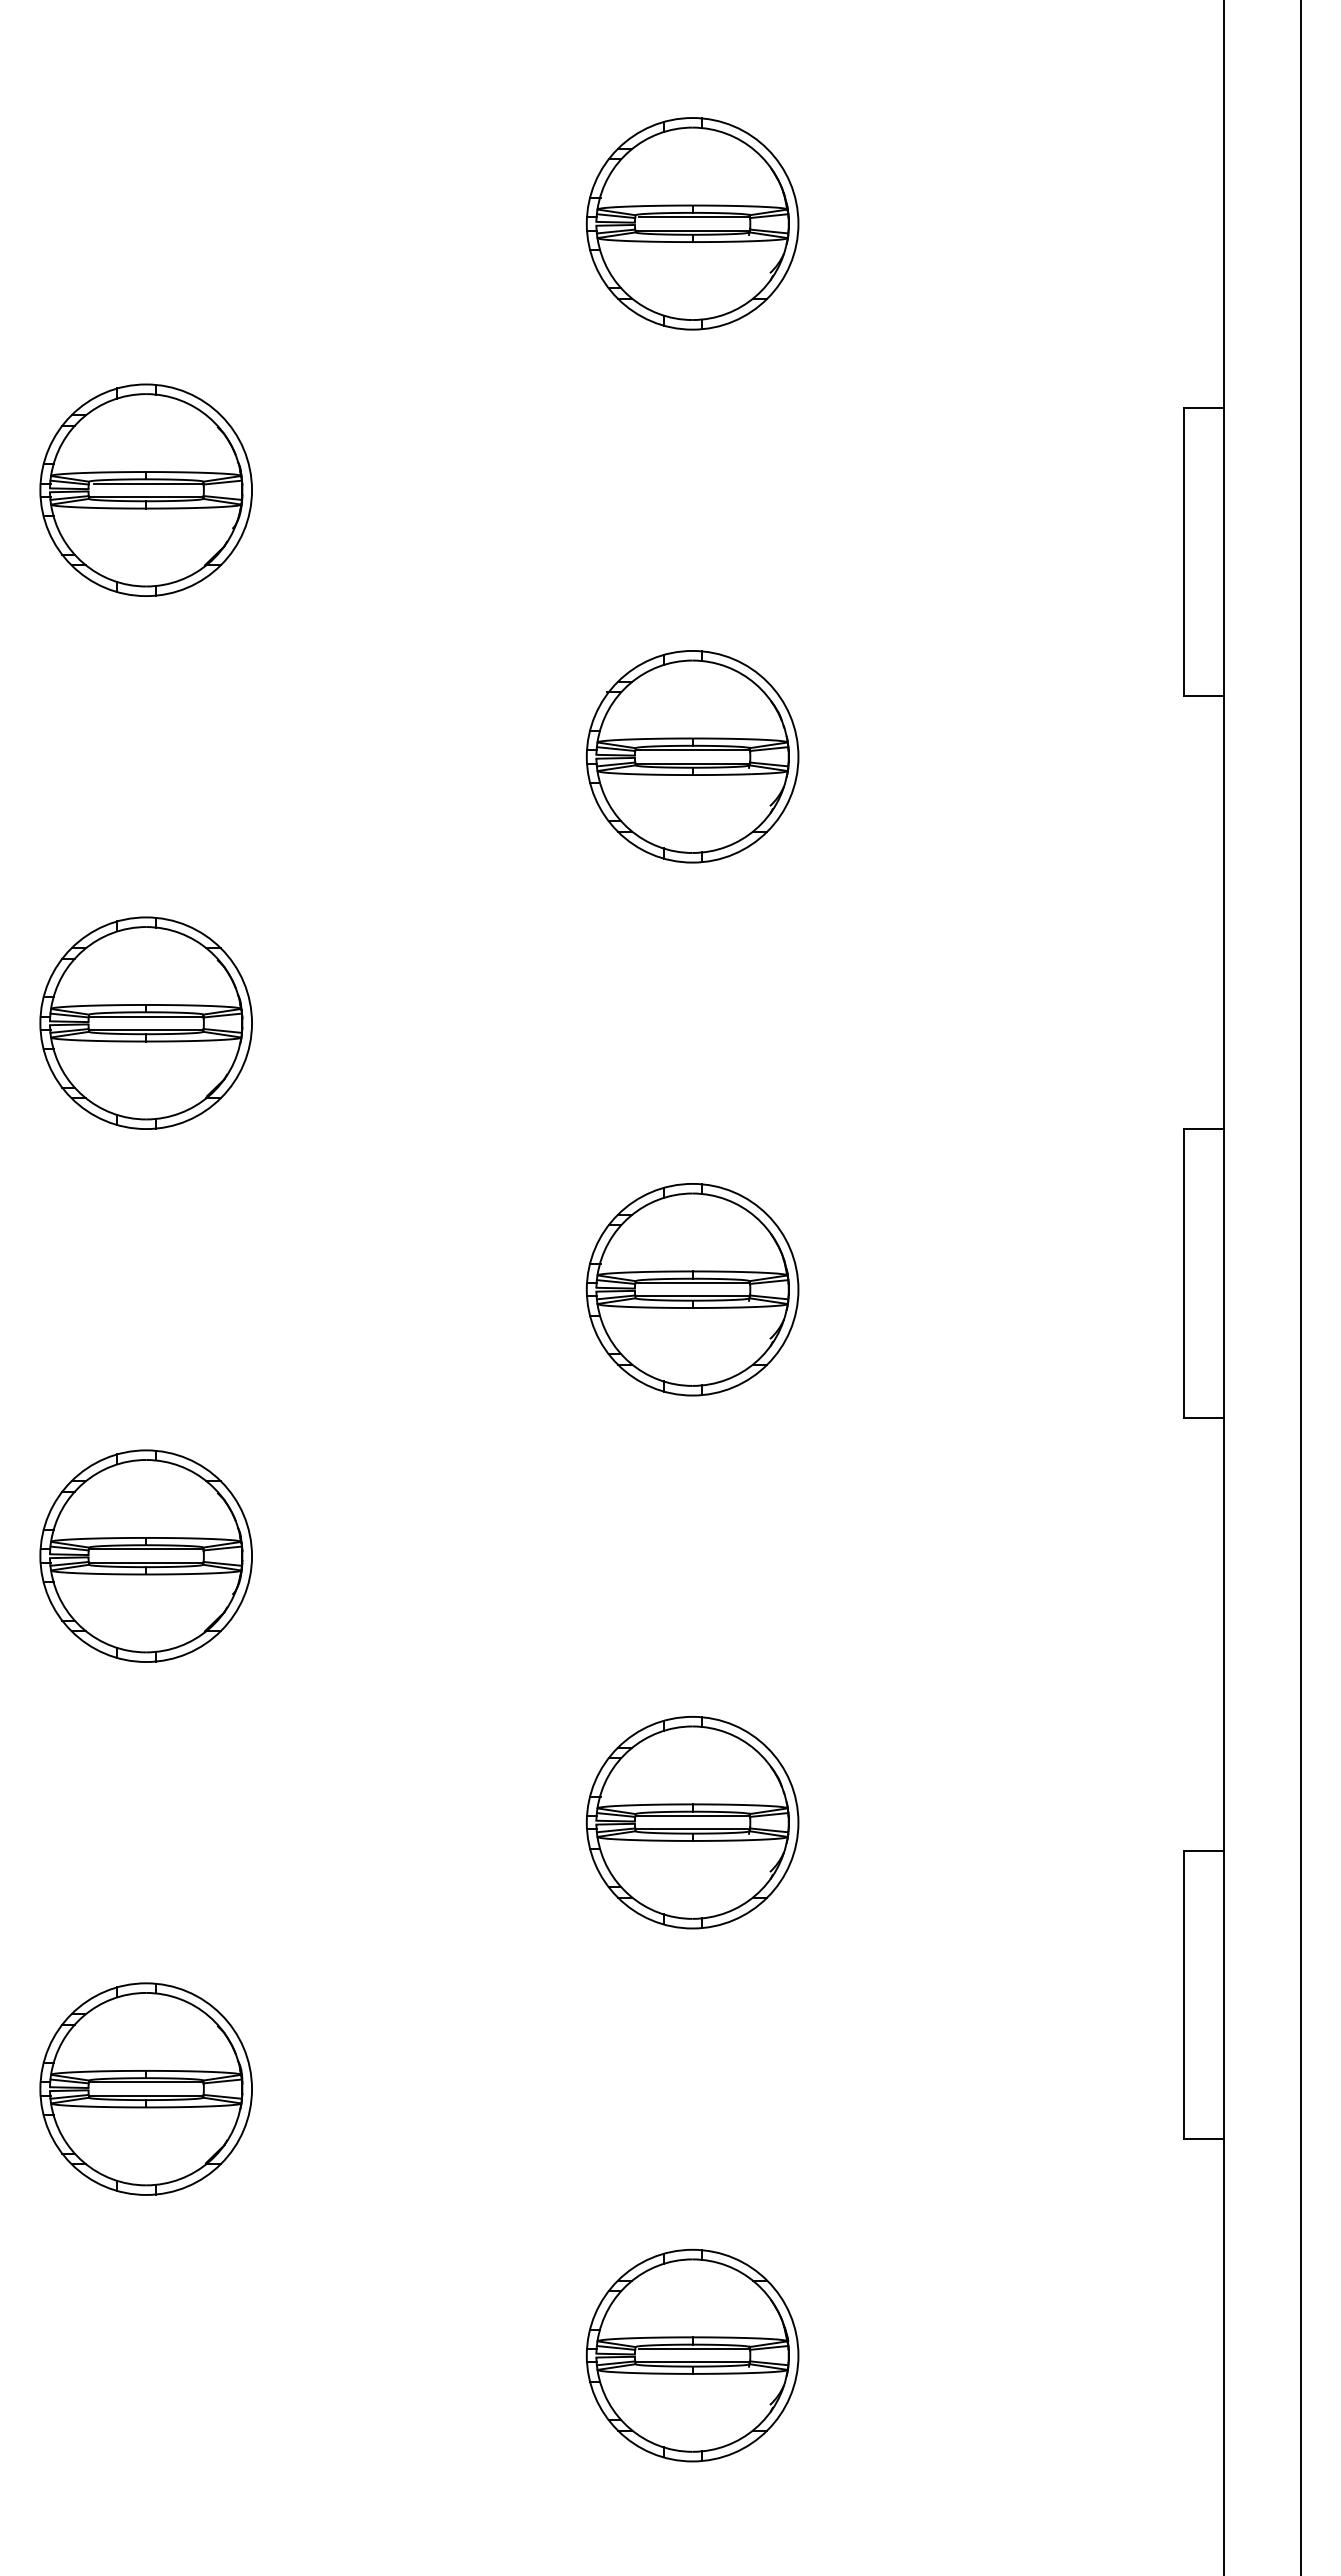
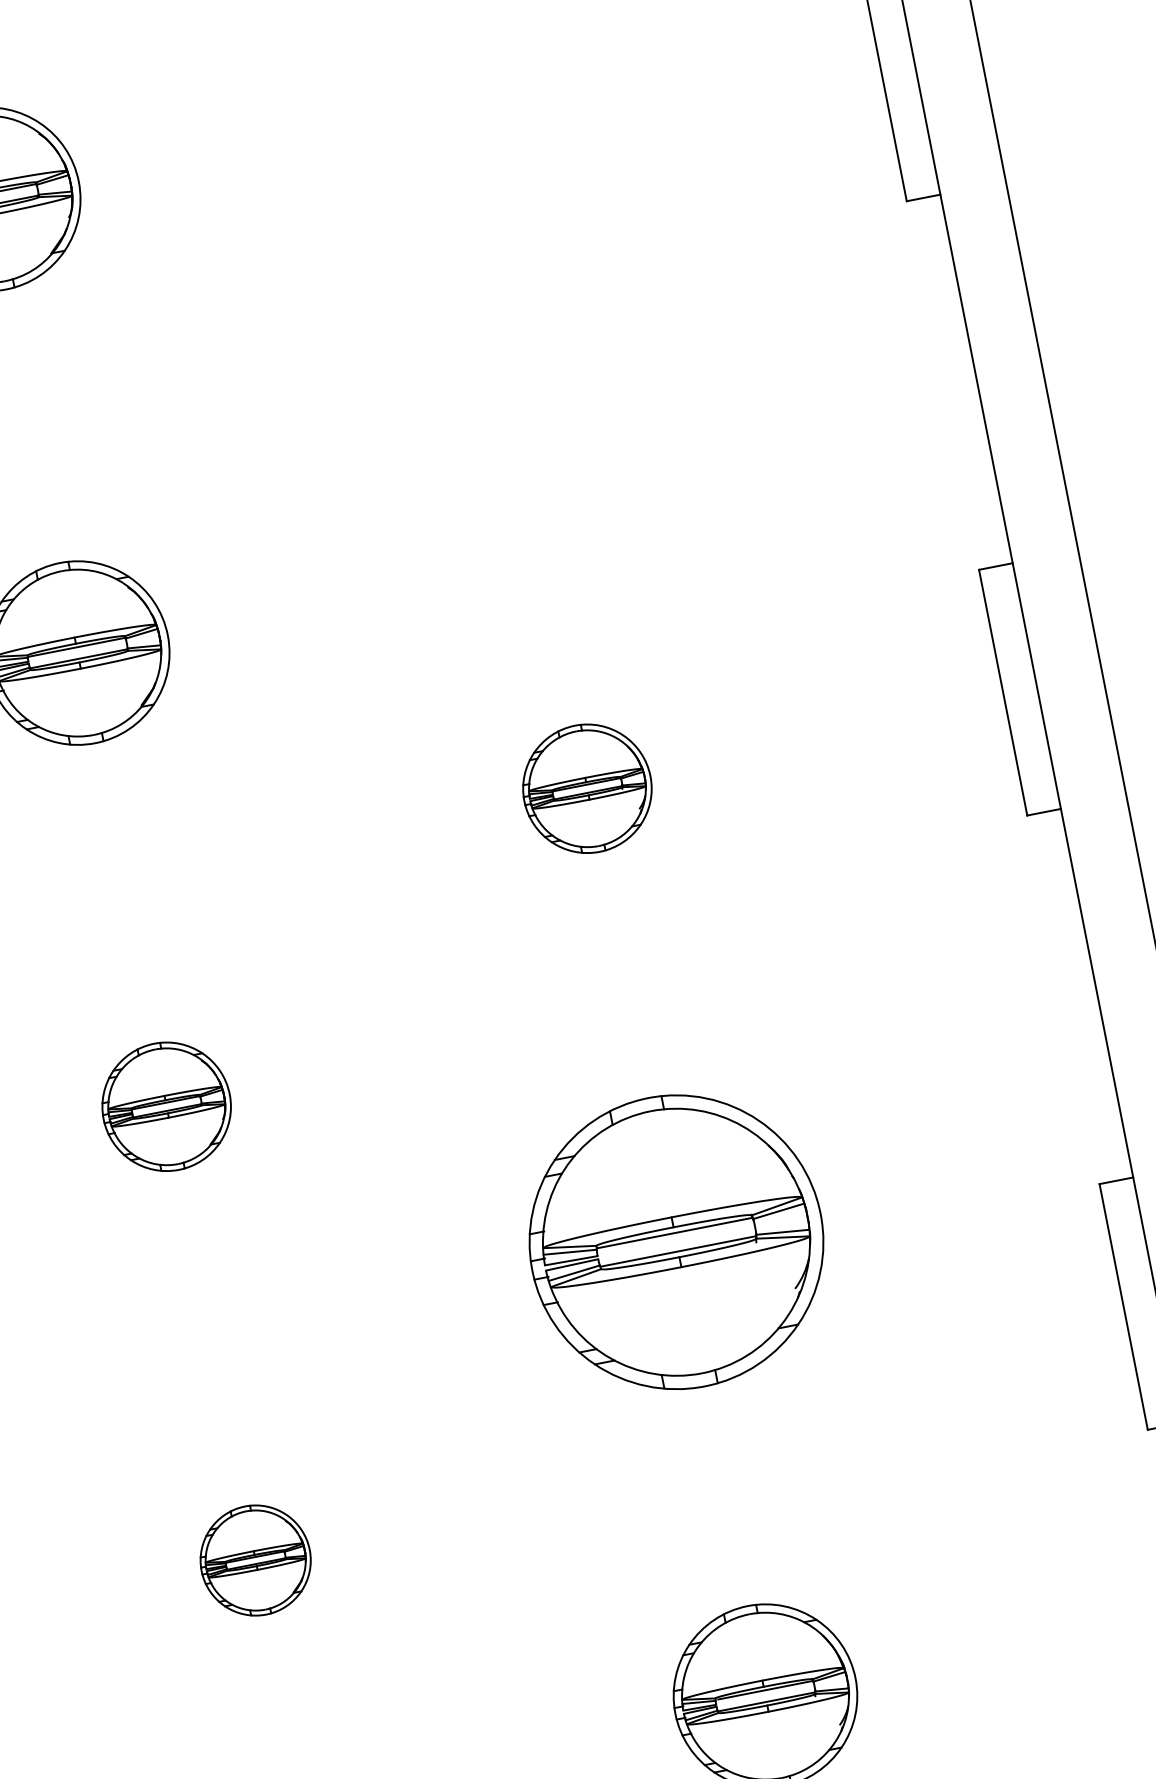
part: (692, 756) -> (498, 334), removed
part: (692, 1289) -> (587, 788), size x0.7
part: (145, 1555) -> (166, 1106), size x0.7
part: (692, 1822) -> (676, 1242), size x1.6
part: (145, 2088) -> (255, 1560), size x0.6

